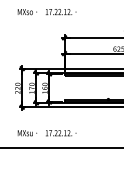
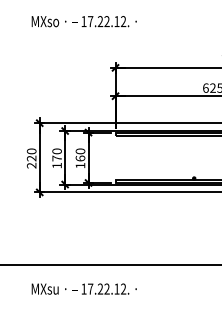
text: (46, 133) -> (83, 289), moved

